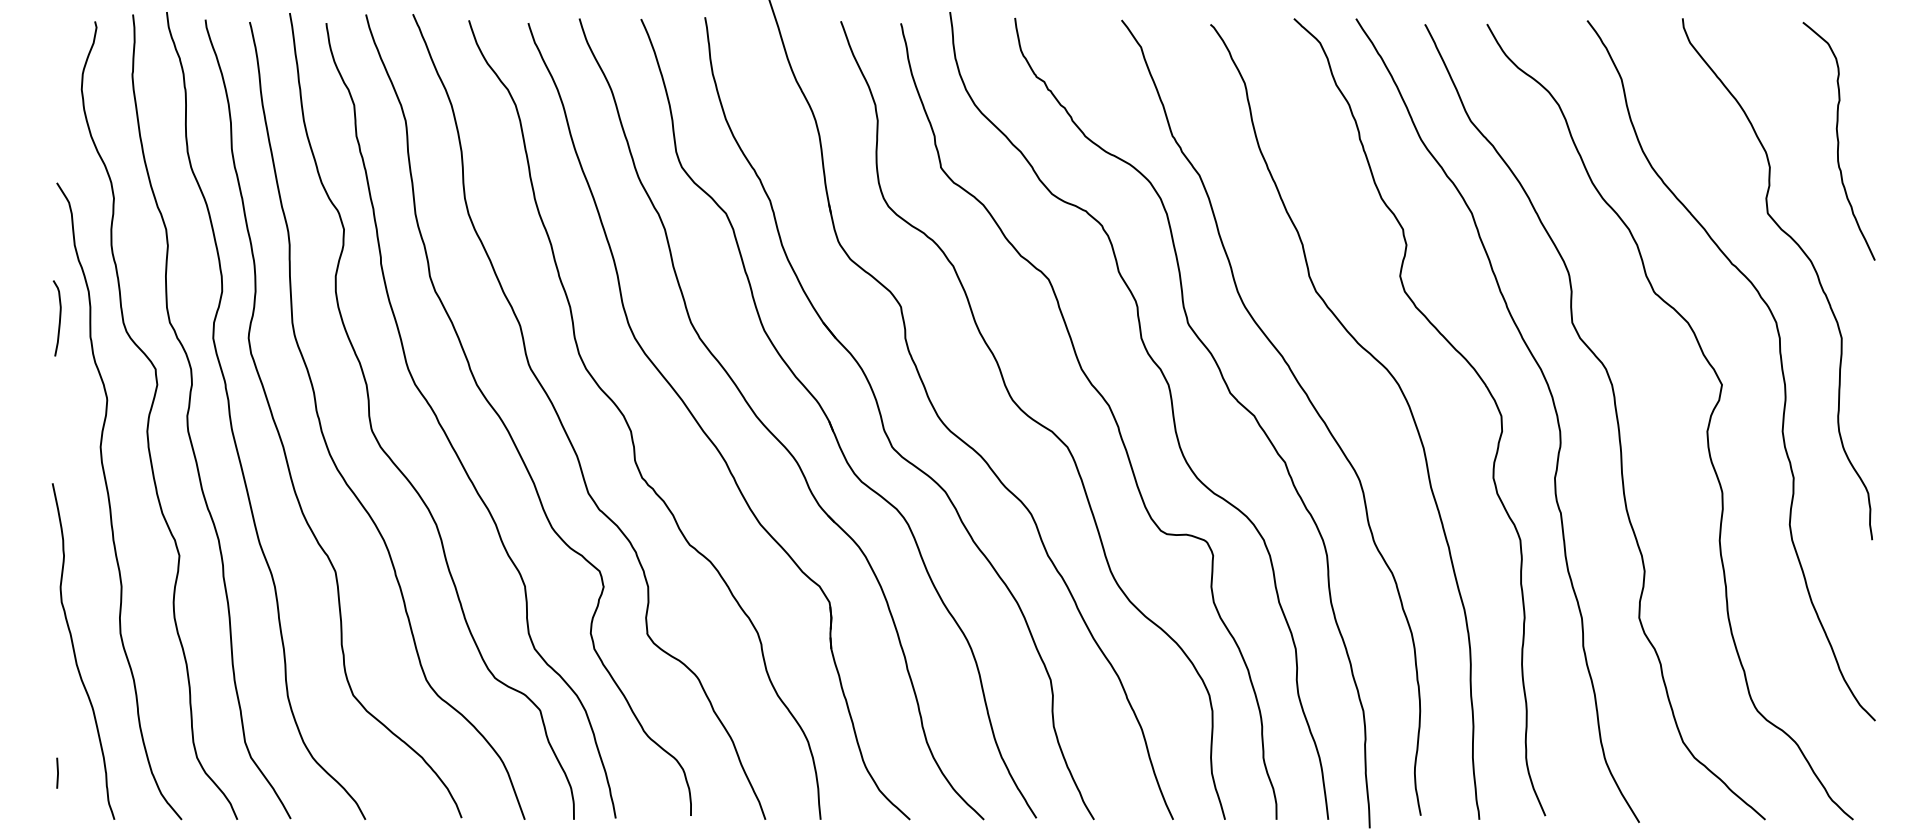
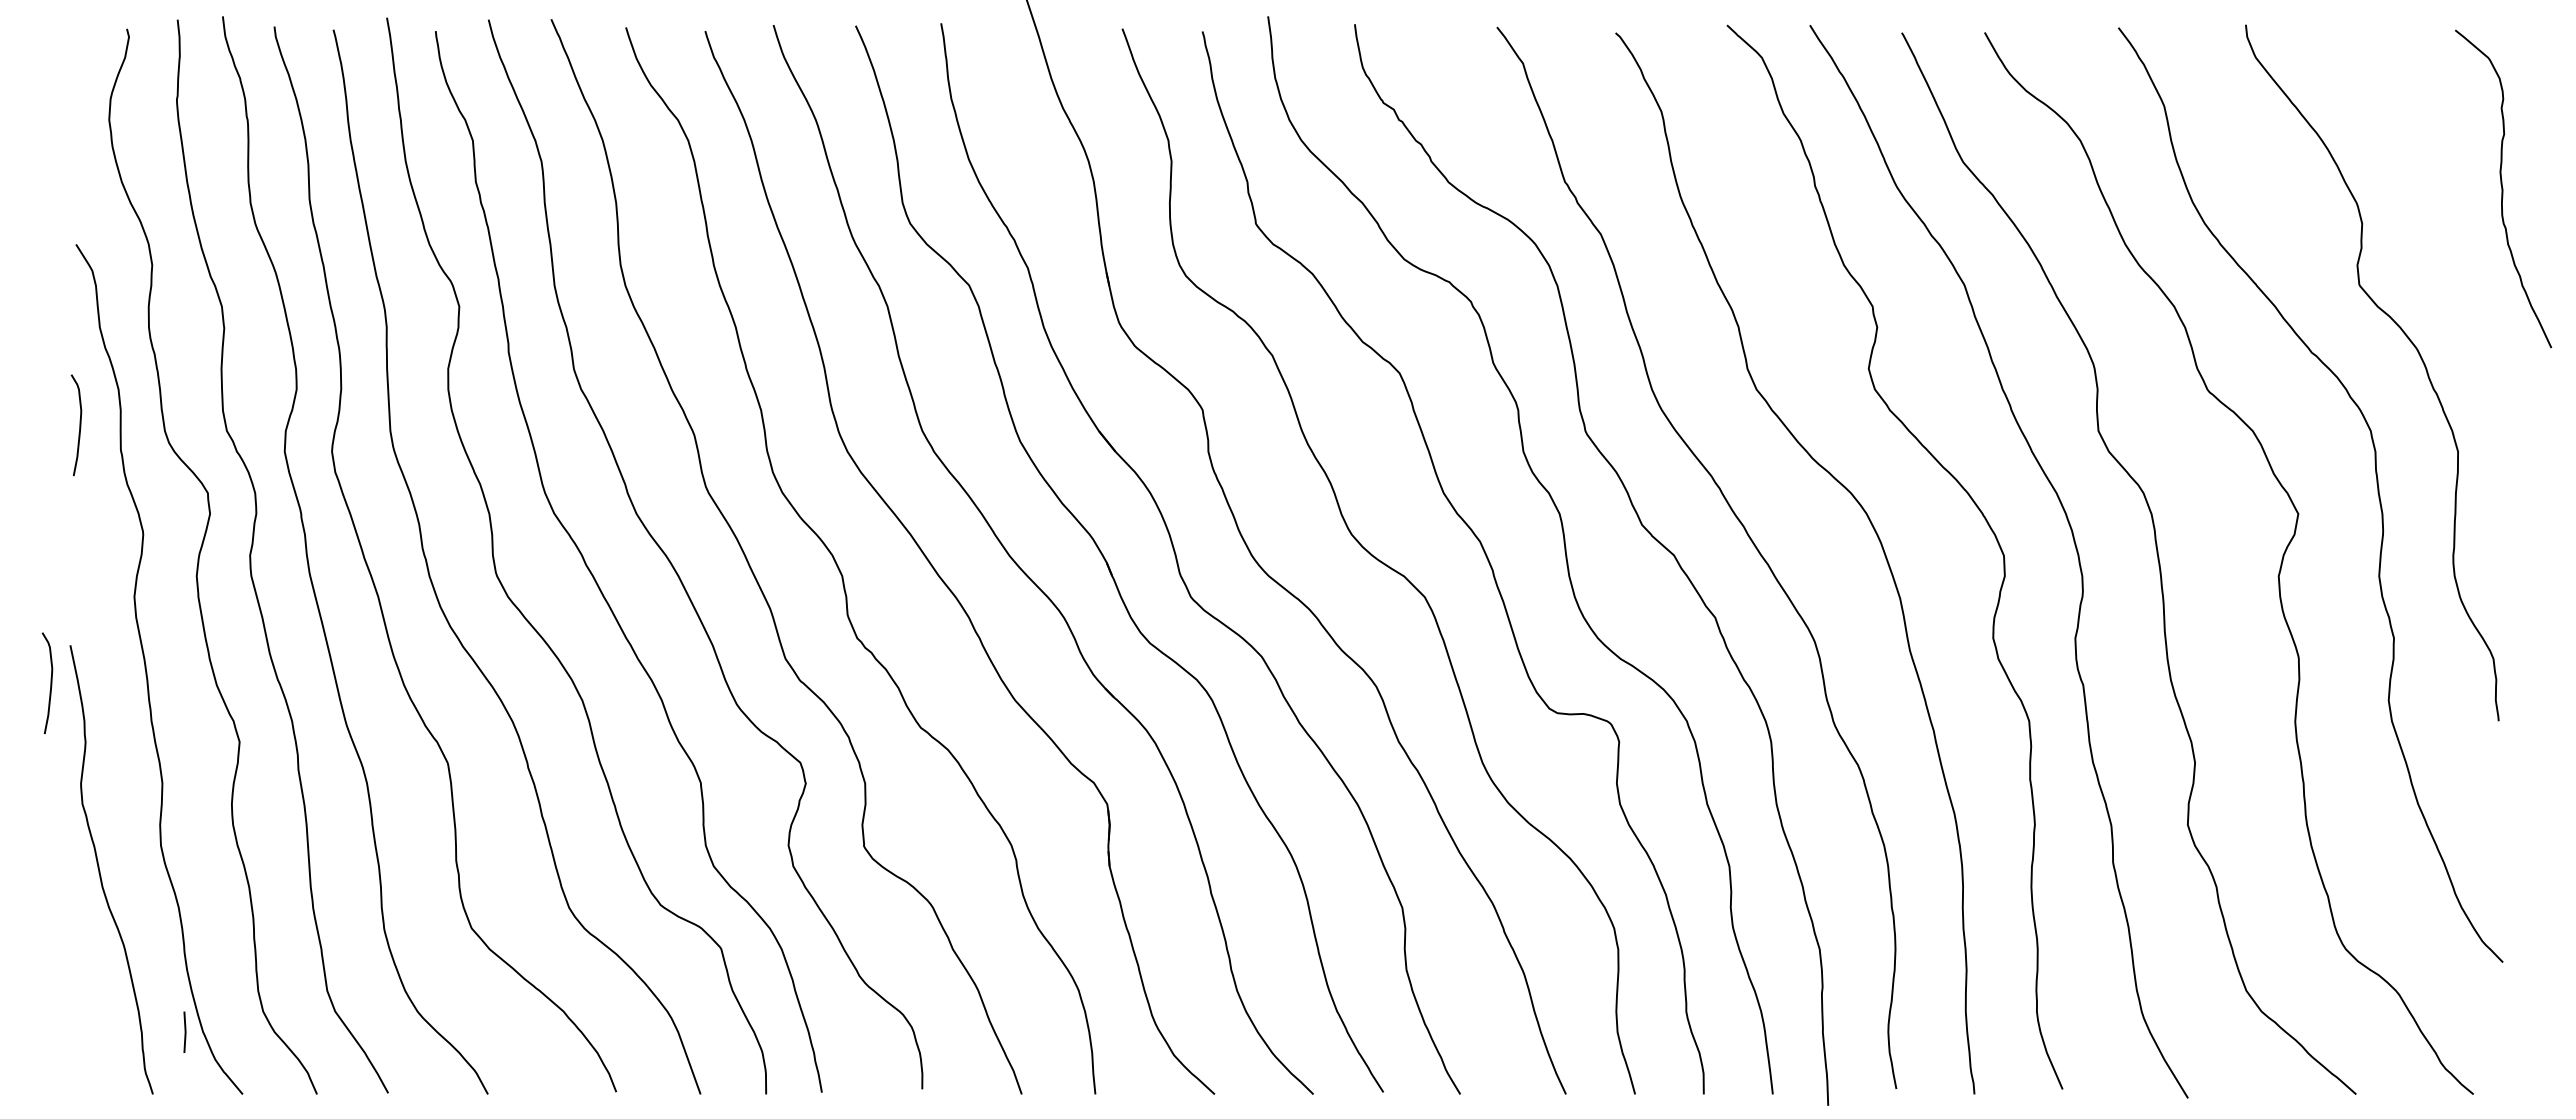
curve: (1839, 141) -> (2503, 188), moved
curve: (37, 511) -> (50, 683), added
line: (57, 772) -> (184, 1031), moved

